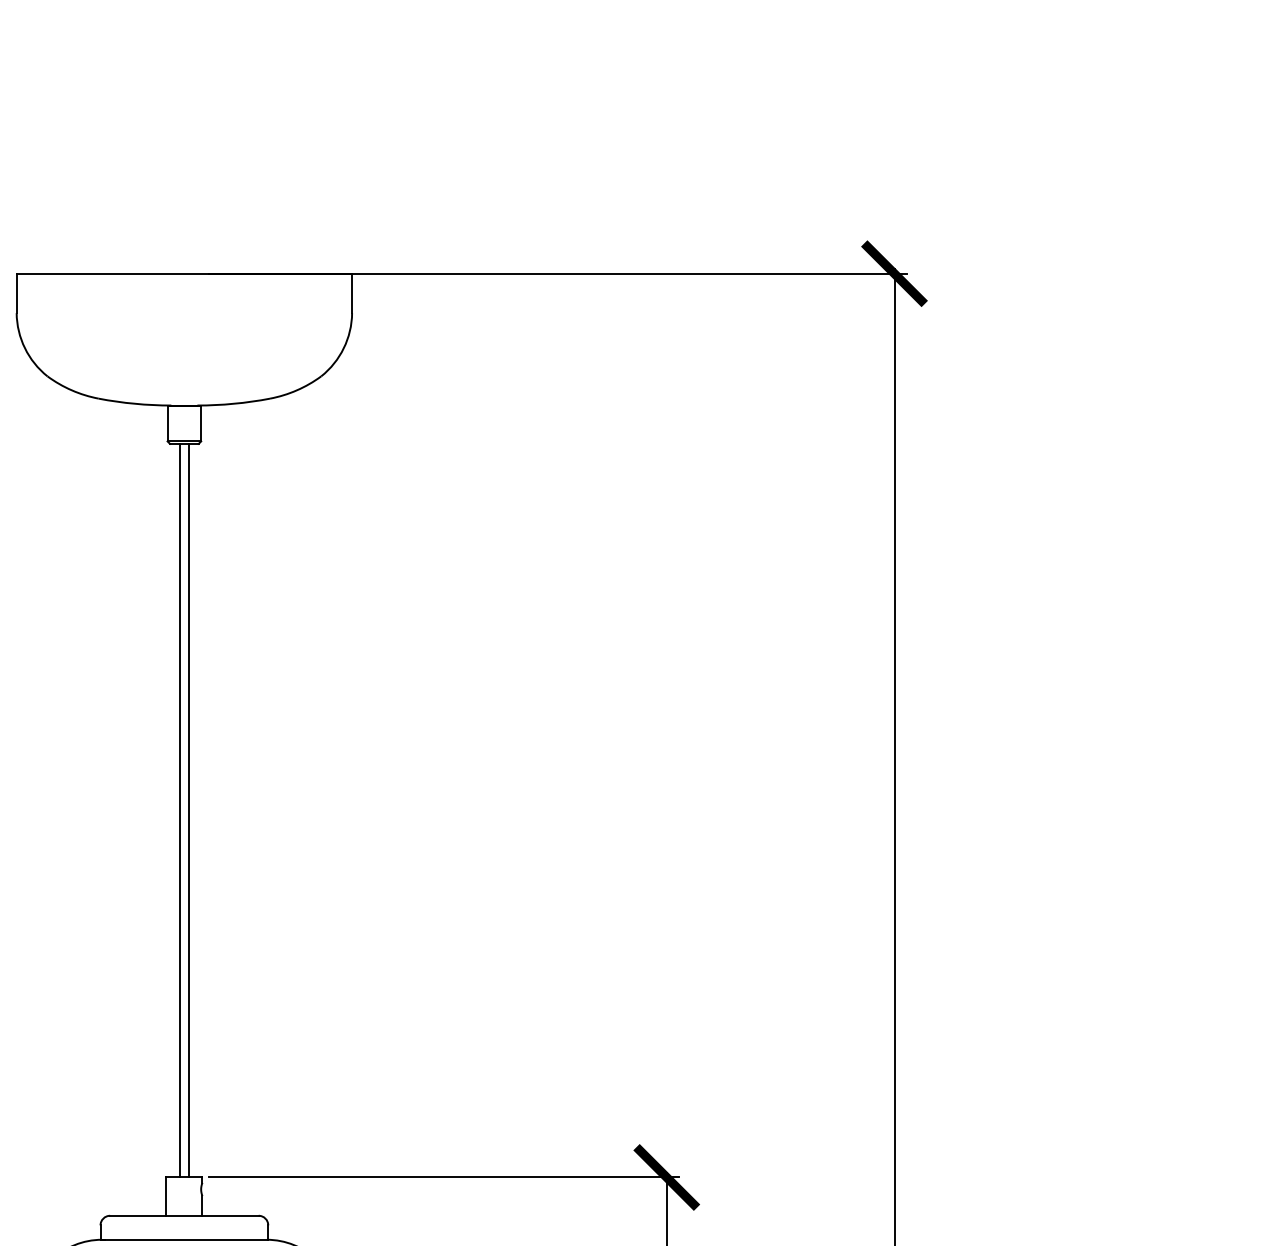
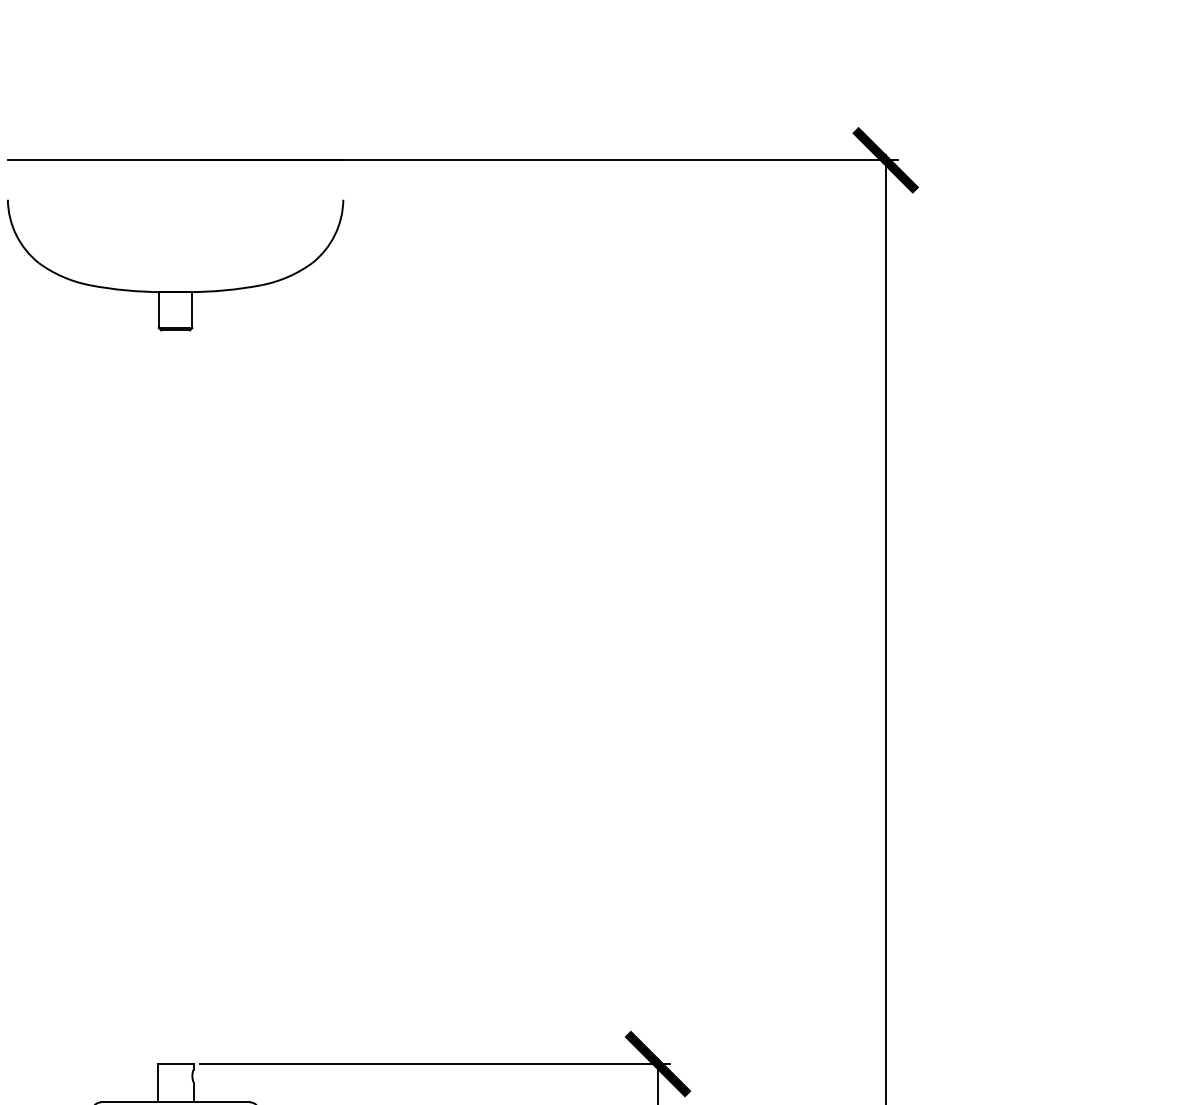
line: (16, 293) -> (7, 180), removed
line: (352, 293) -> (343, 180), removed
line: (179, 810) -> (170, 697), removed
line: (189, 810) -> (180, 697), removed

